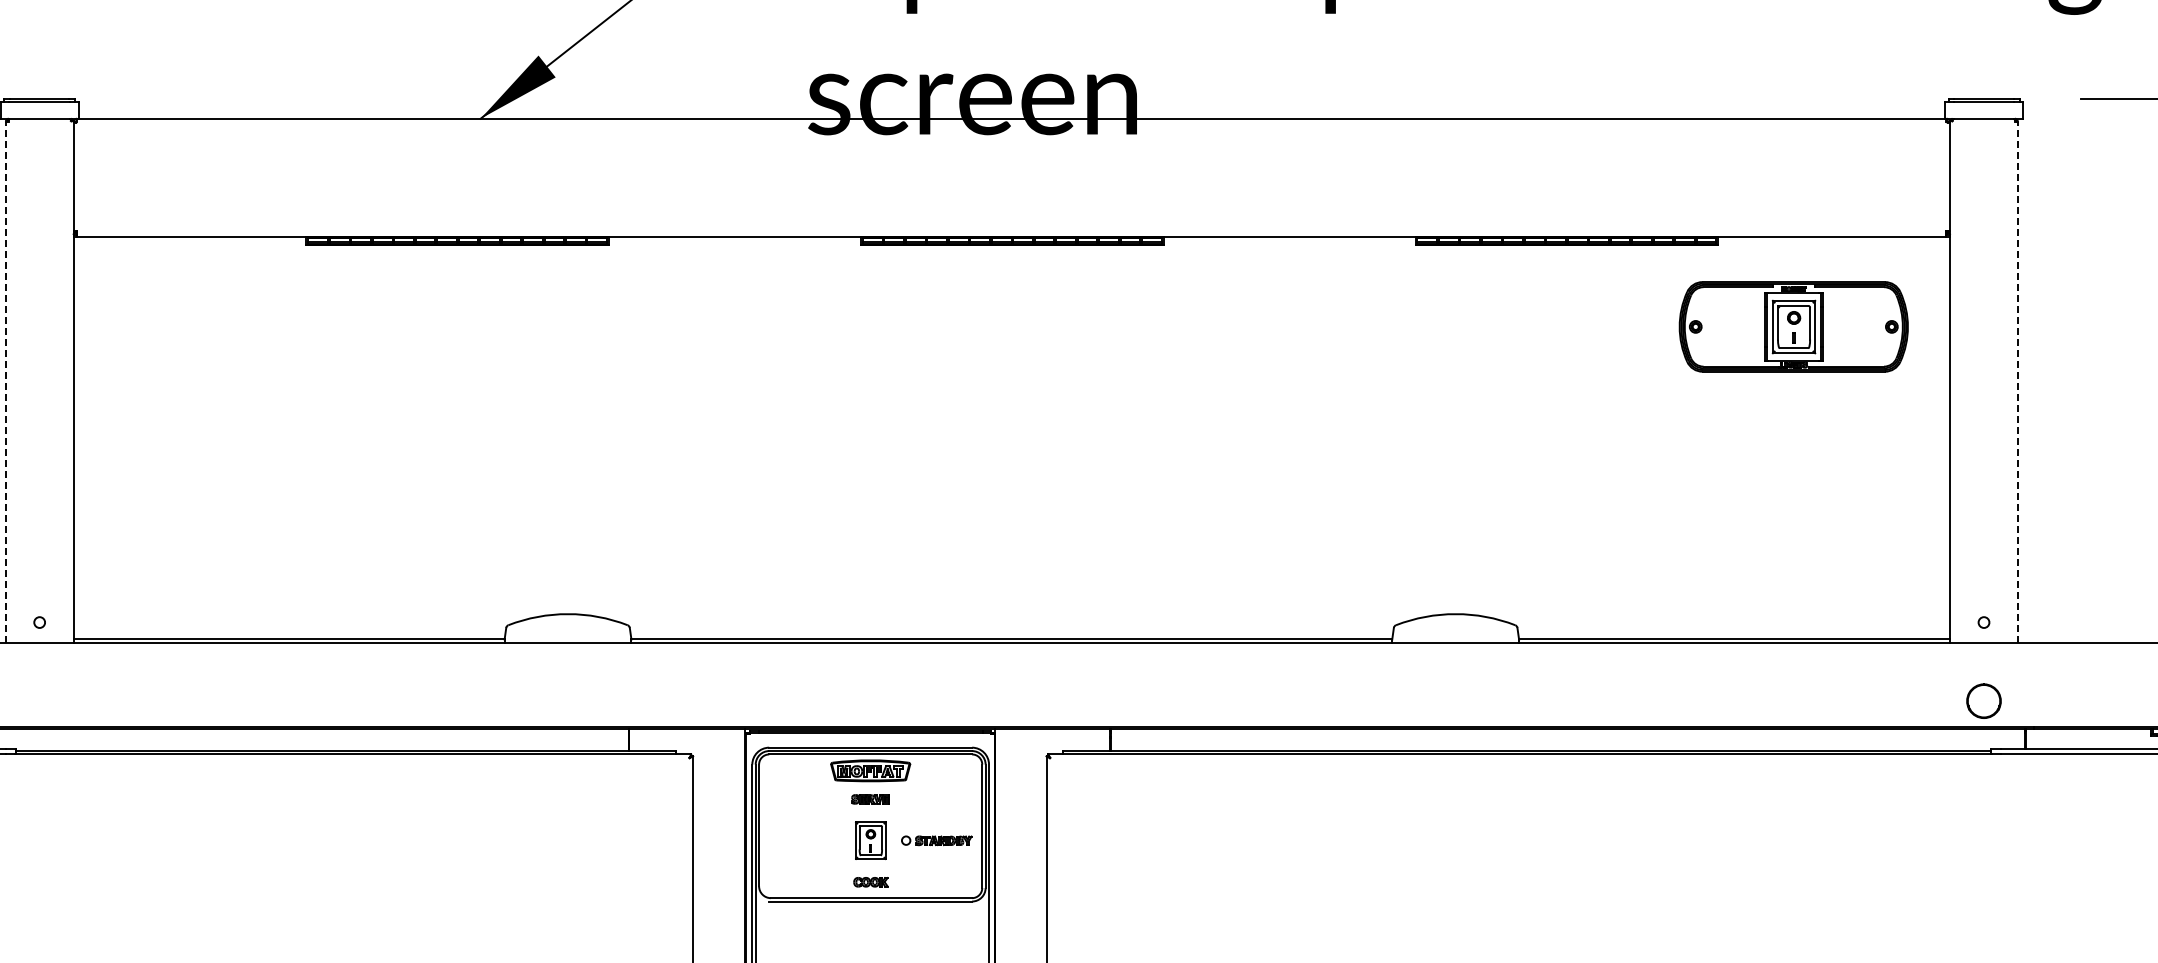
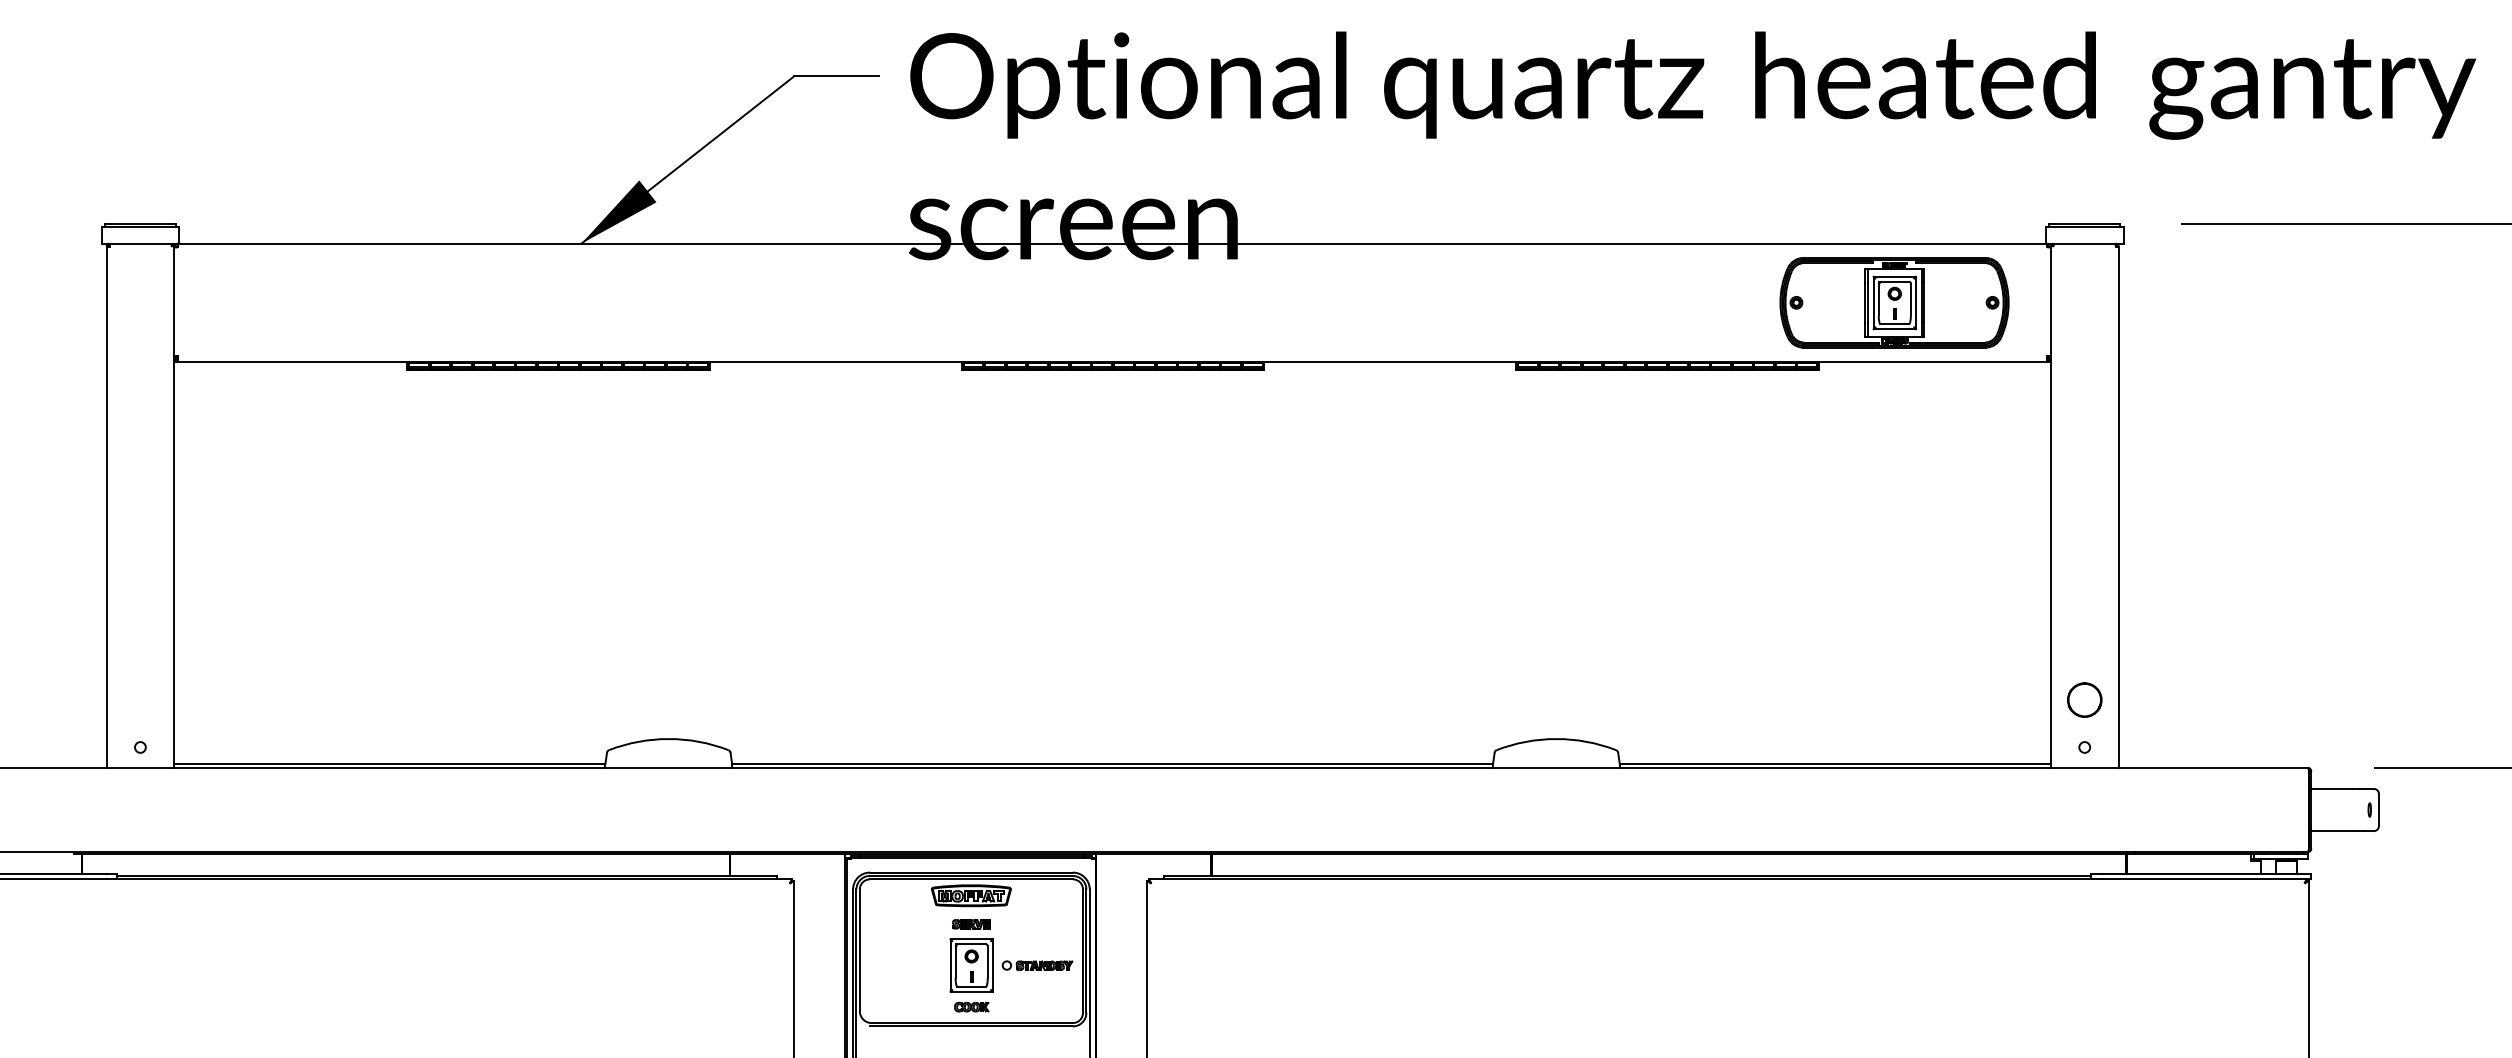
part: (1793, 326) -> (1894, 302), moved
line: (5, 382) -> (106, 507), dashed -> solid
line: (2017, 382) -> (2118, 507), dashed -> solid
part: (1983, 700) -> (2084, 699), moved
part: (870, 840) -> (971, 965), size x1.43

